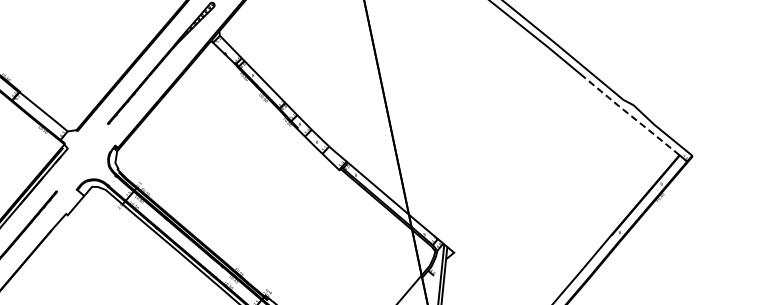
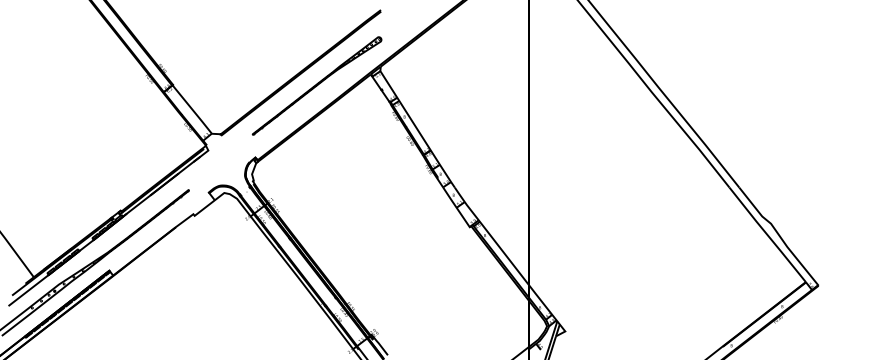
line: (632, 117) -> (767, 235), dashed -> solid

